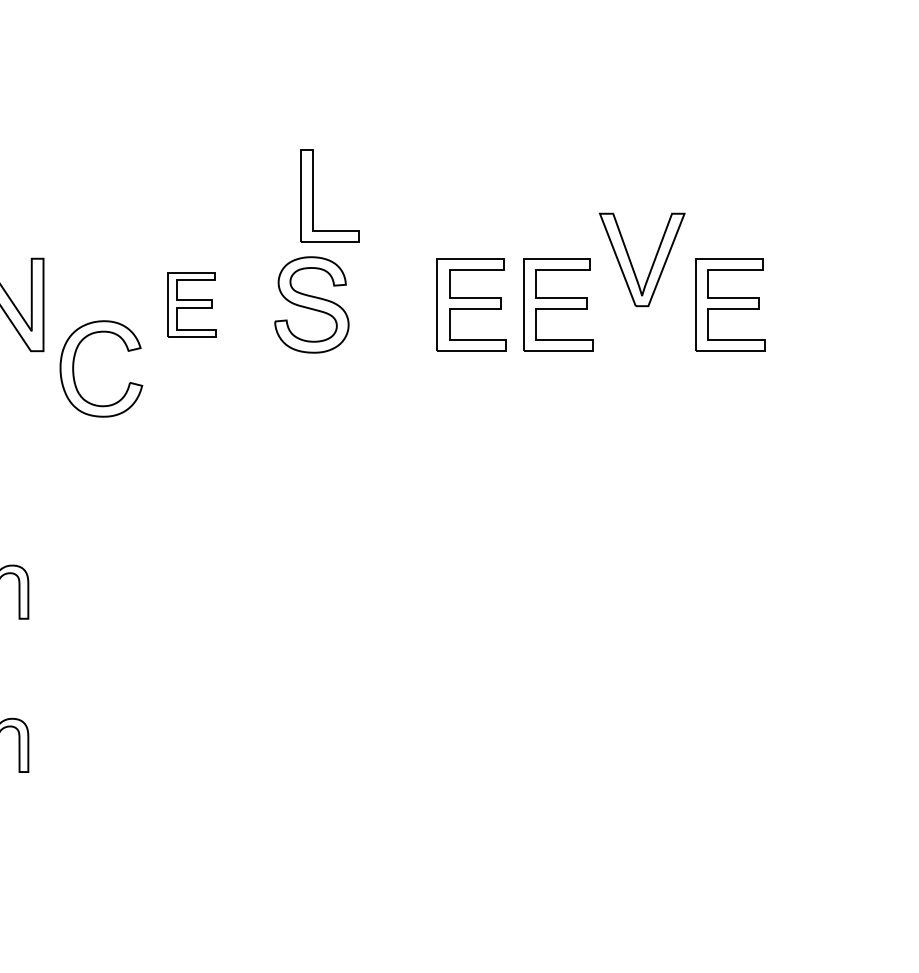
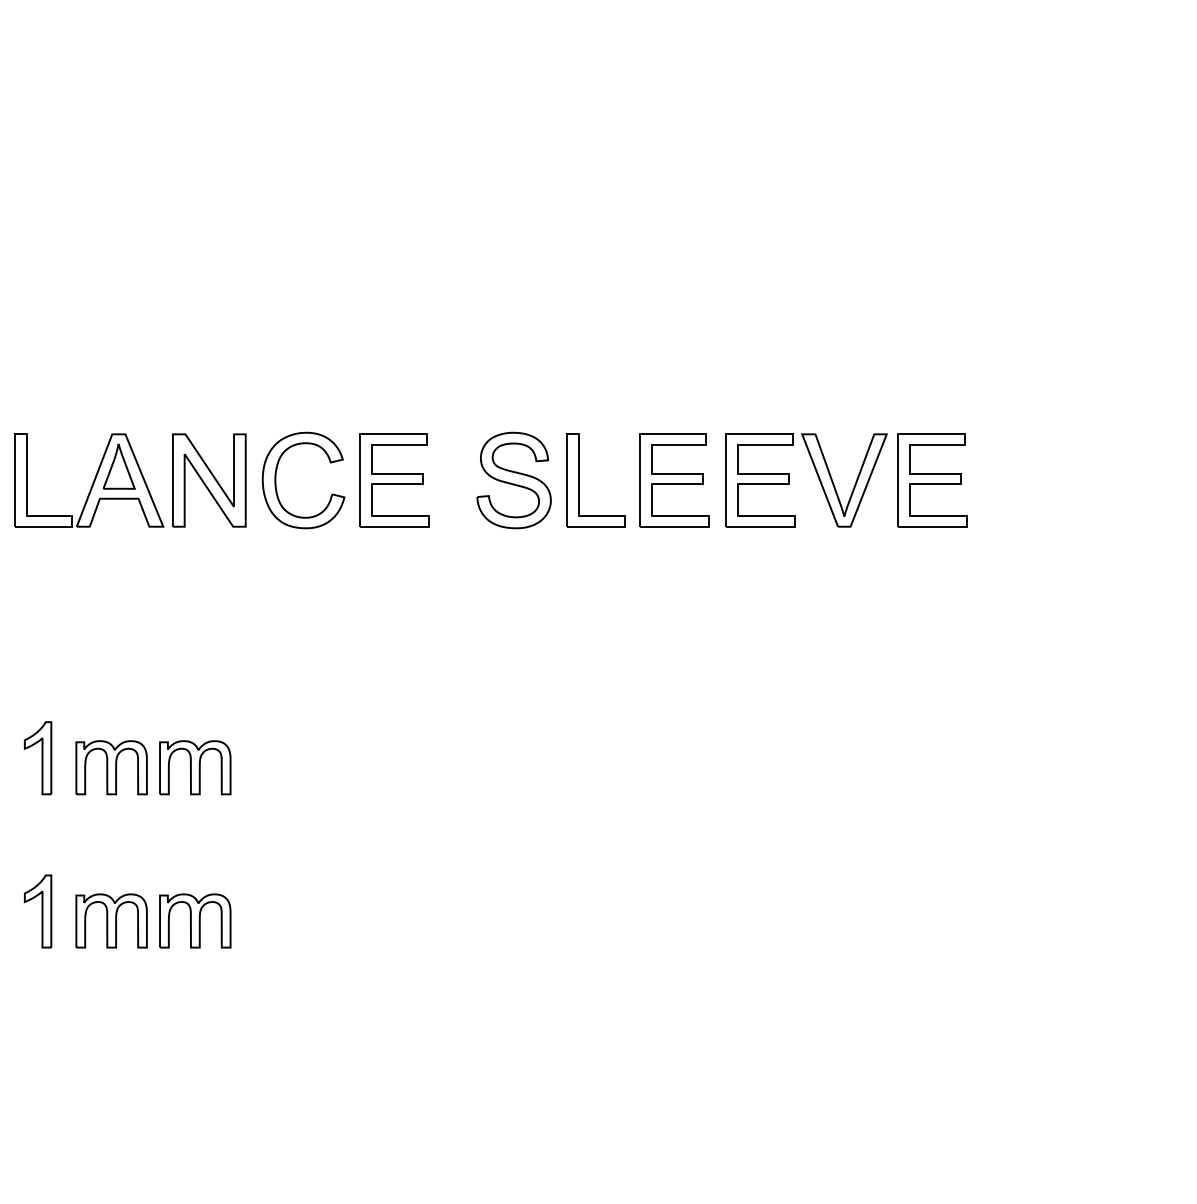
part: (313, 195) -> (579, 480), moved
part: (632, 263) -> (834, 484), moved
part: (192, 304) -> (394, 480), size x1.43
part: (74, 368) -> (276, 480), moved

